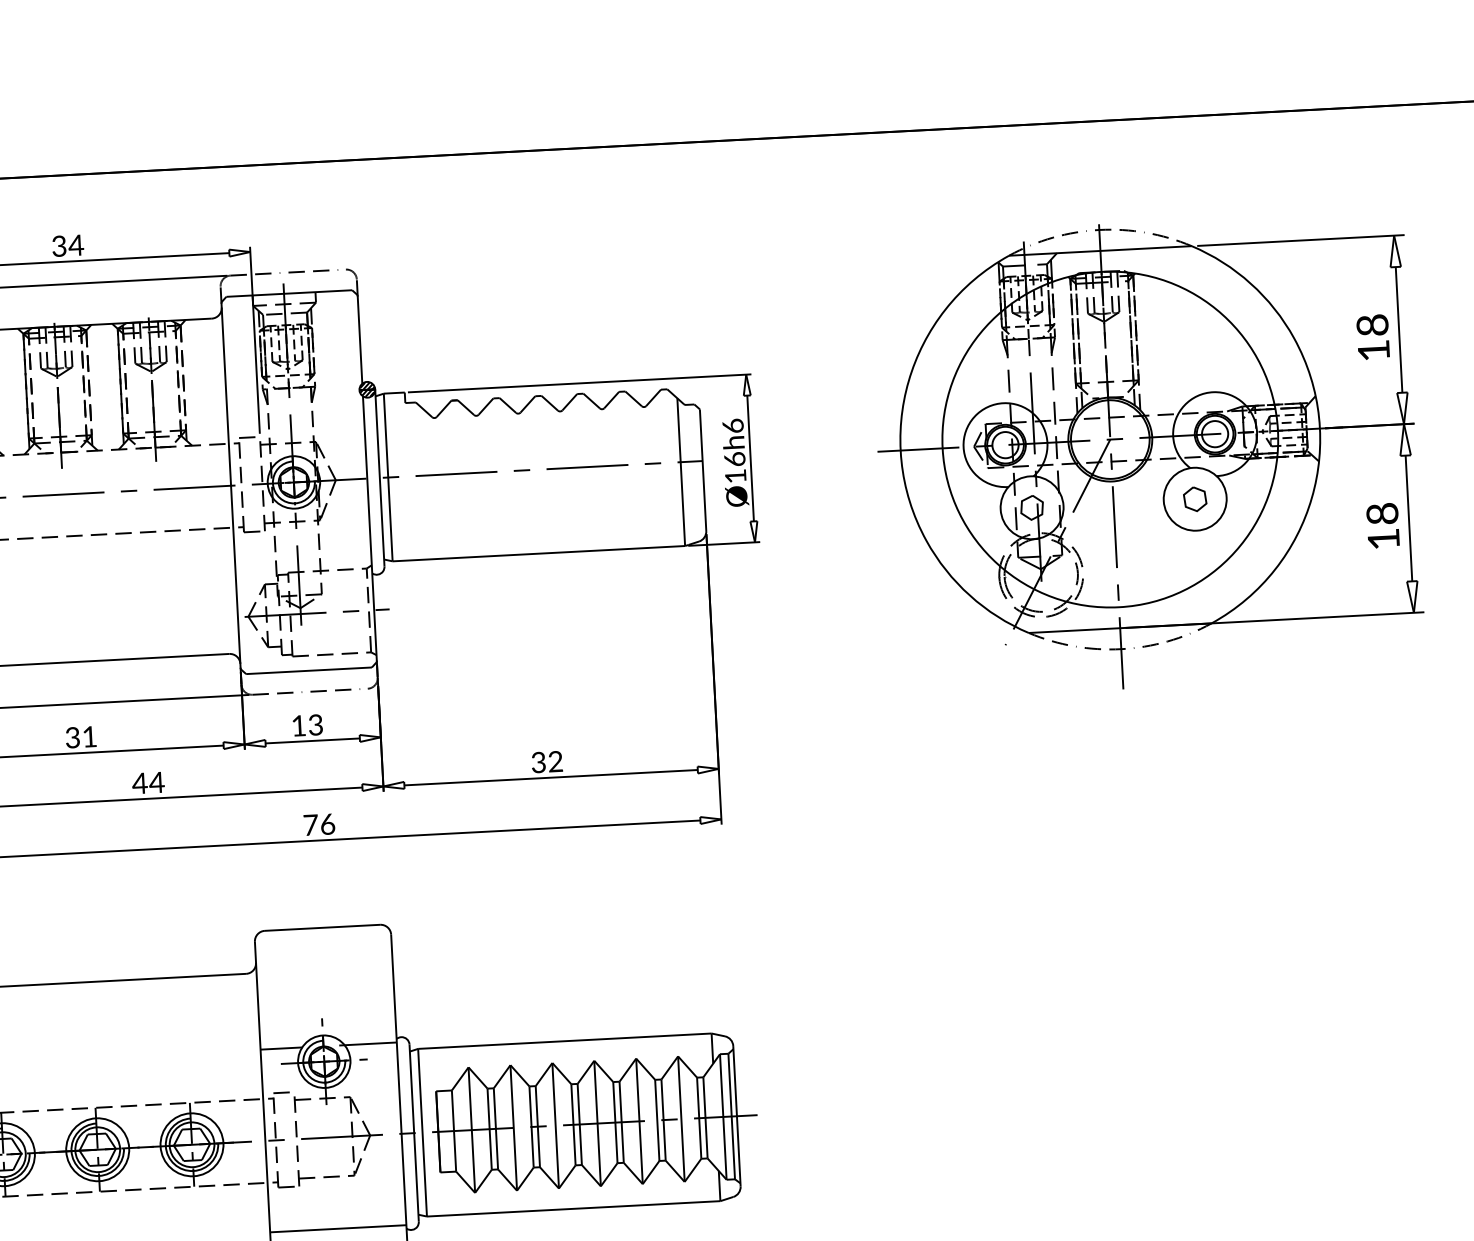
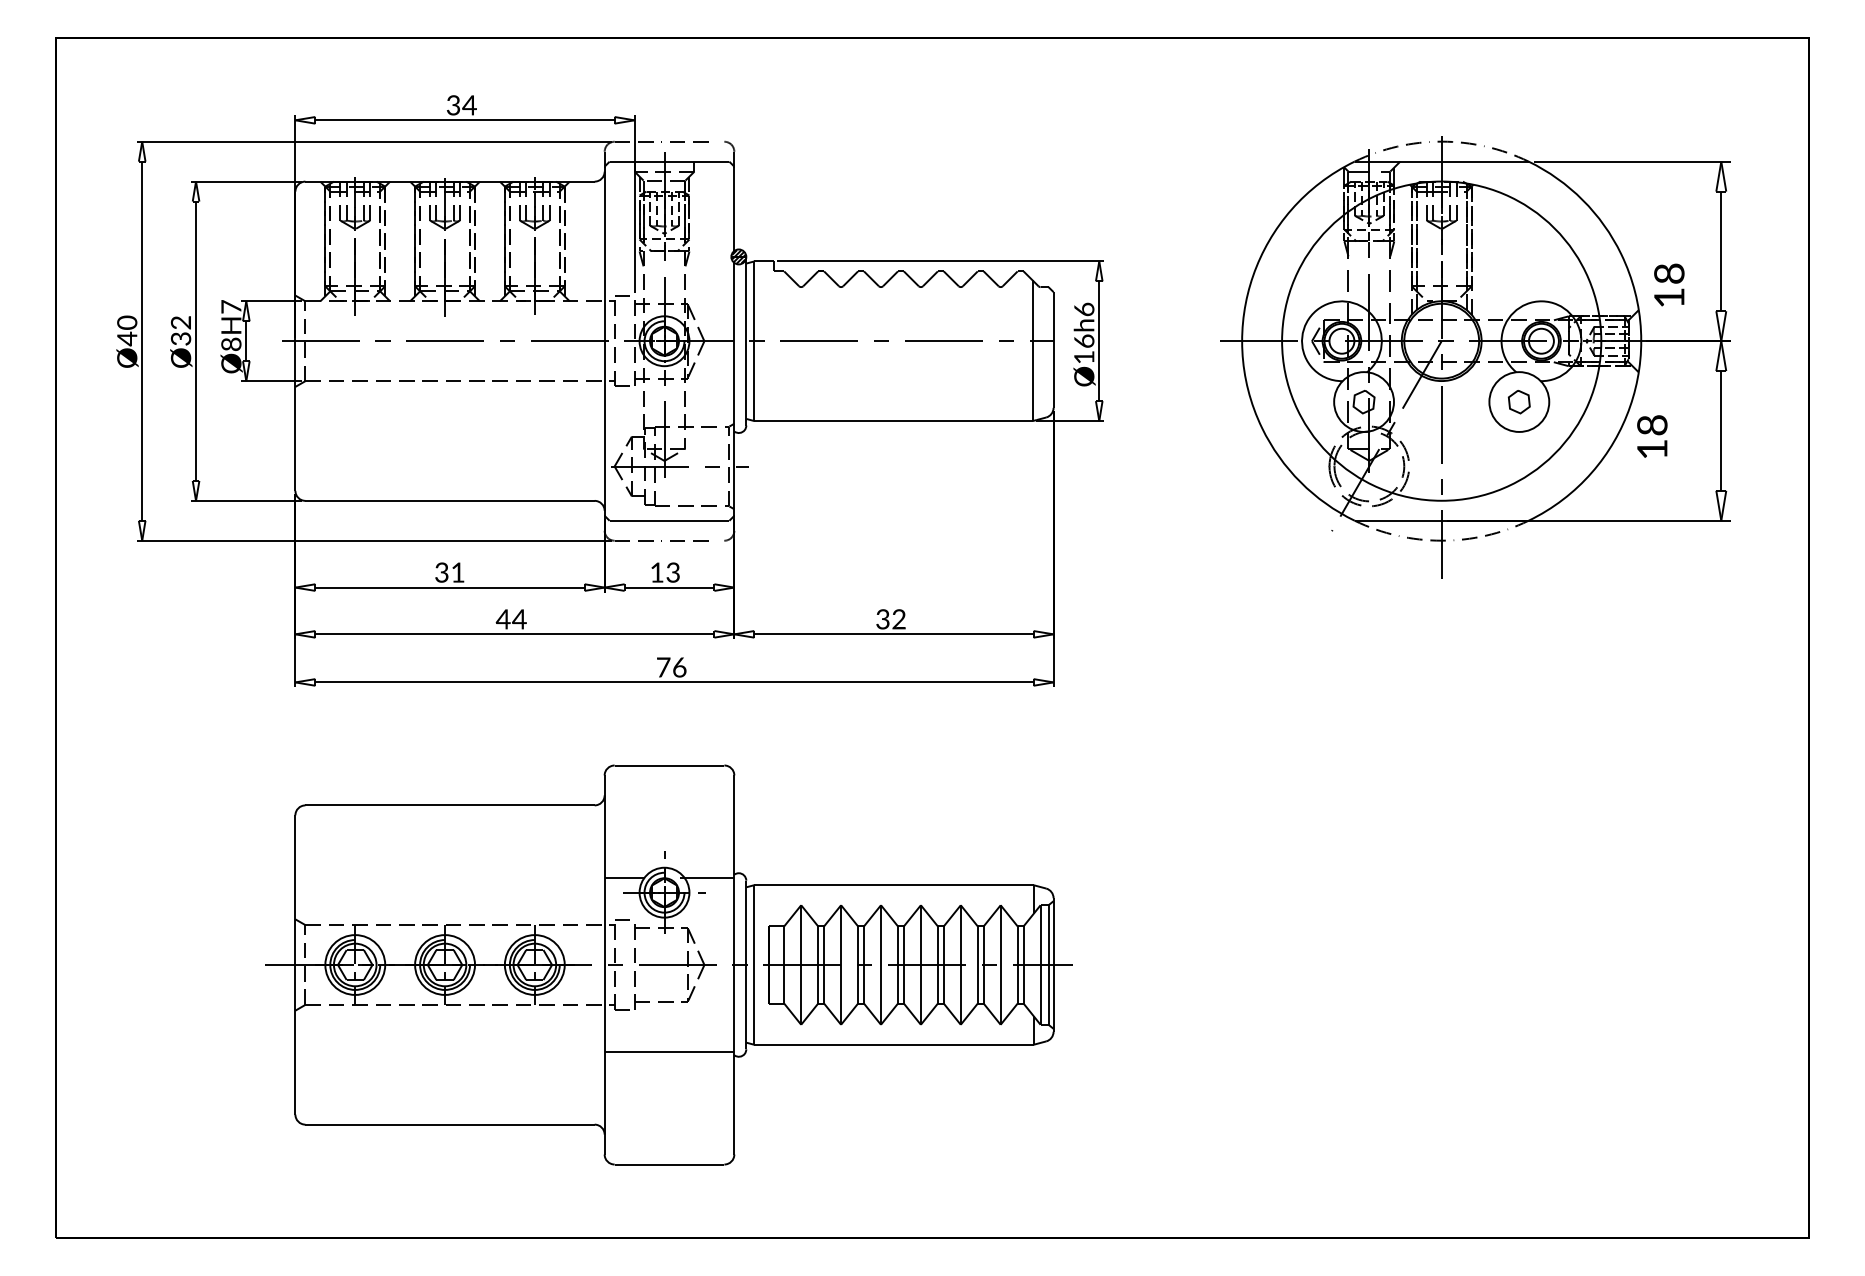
text: (1373, 336) -> (1669, 284), moved
text: (1383, 525) -> (1652, 436), moved

